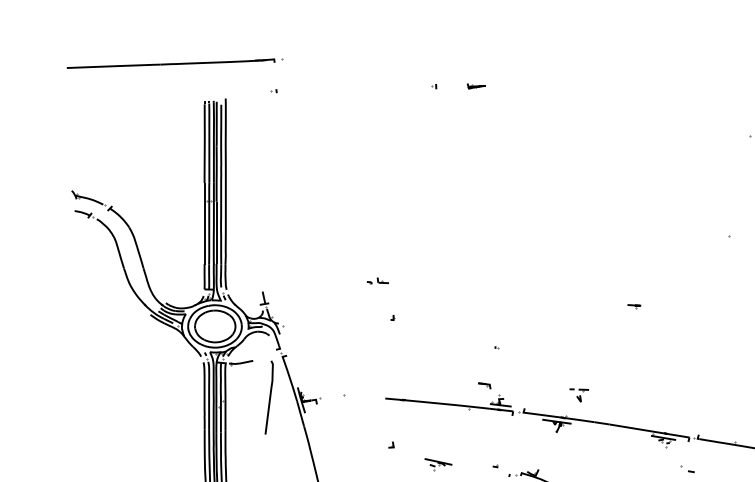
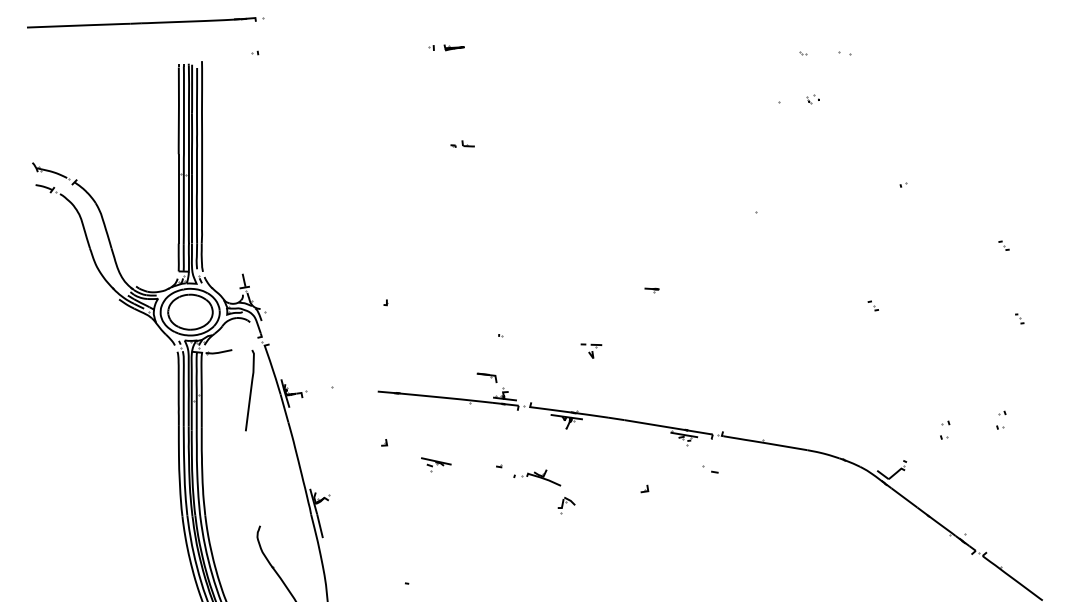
part: (475, 86) -> (453, 47), moved
part: (377, 280) -> (462, 143), moved
part: (484, 385) -> (486, 377), size x1.43
part: (579, 394) -> (591, 350), moved

